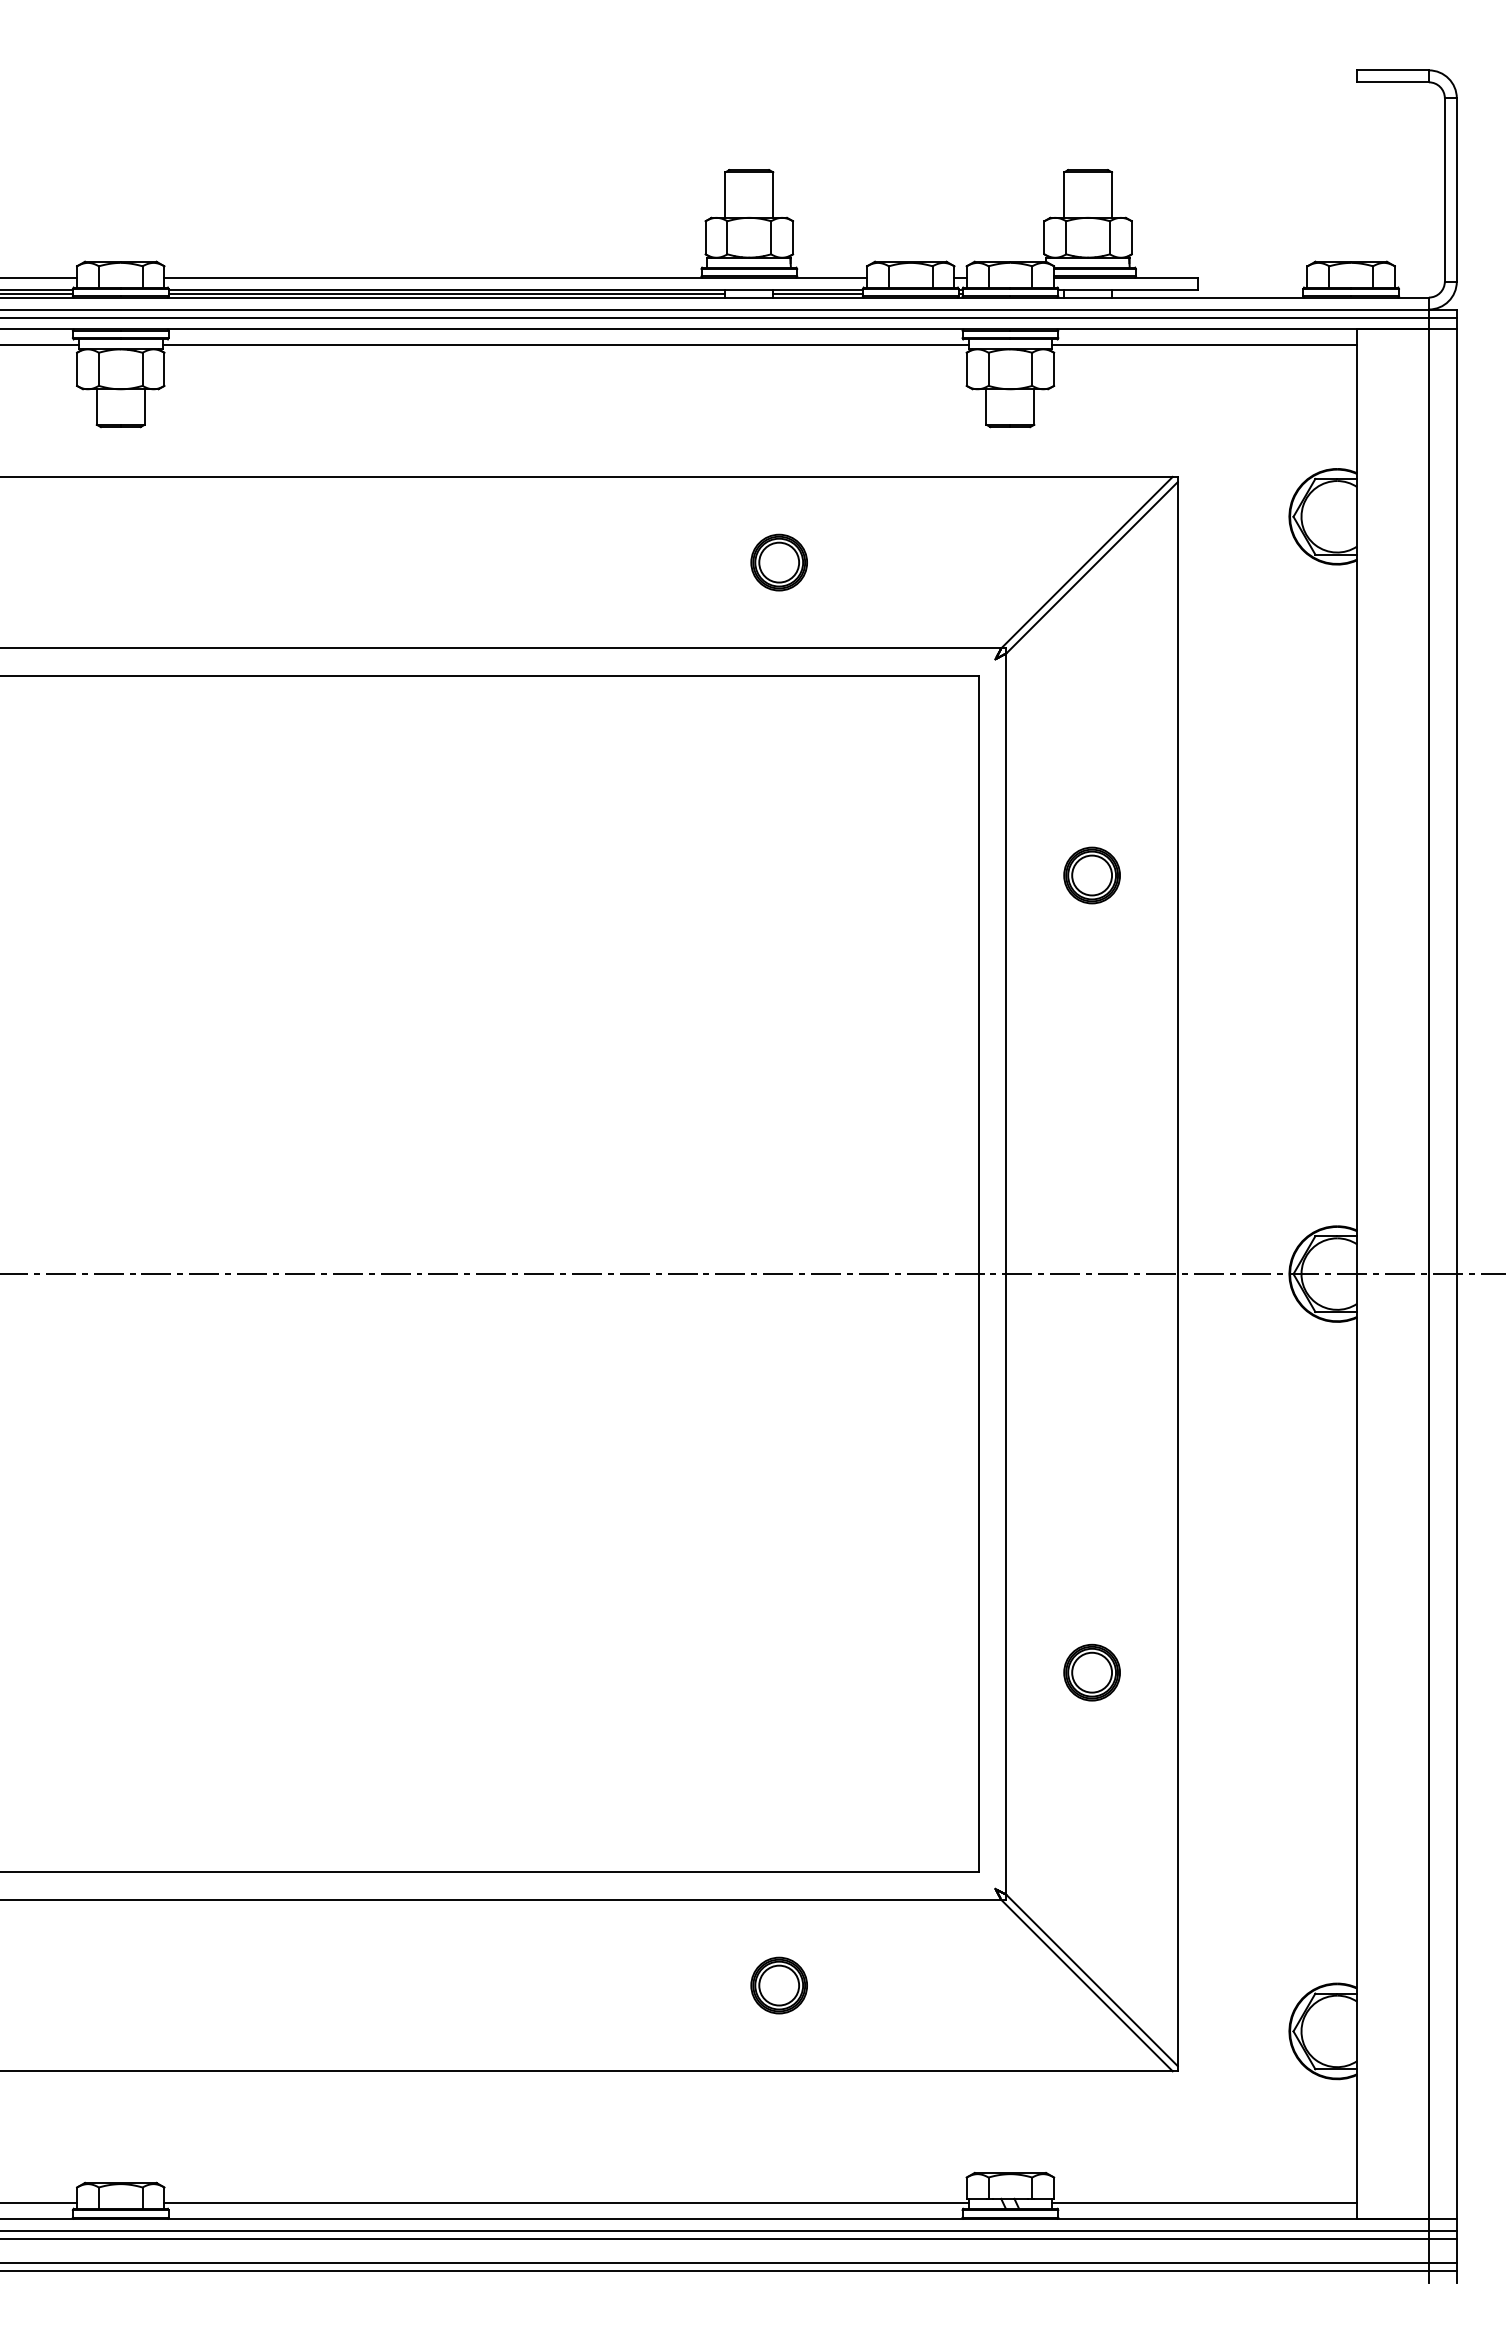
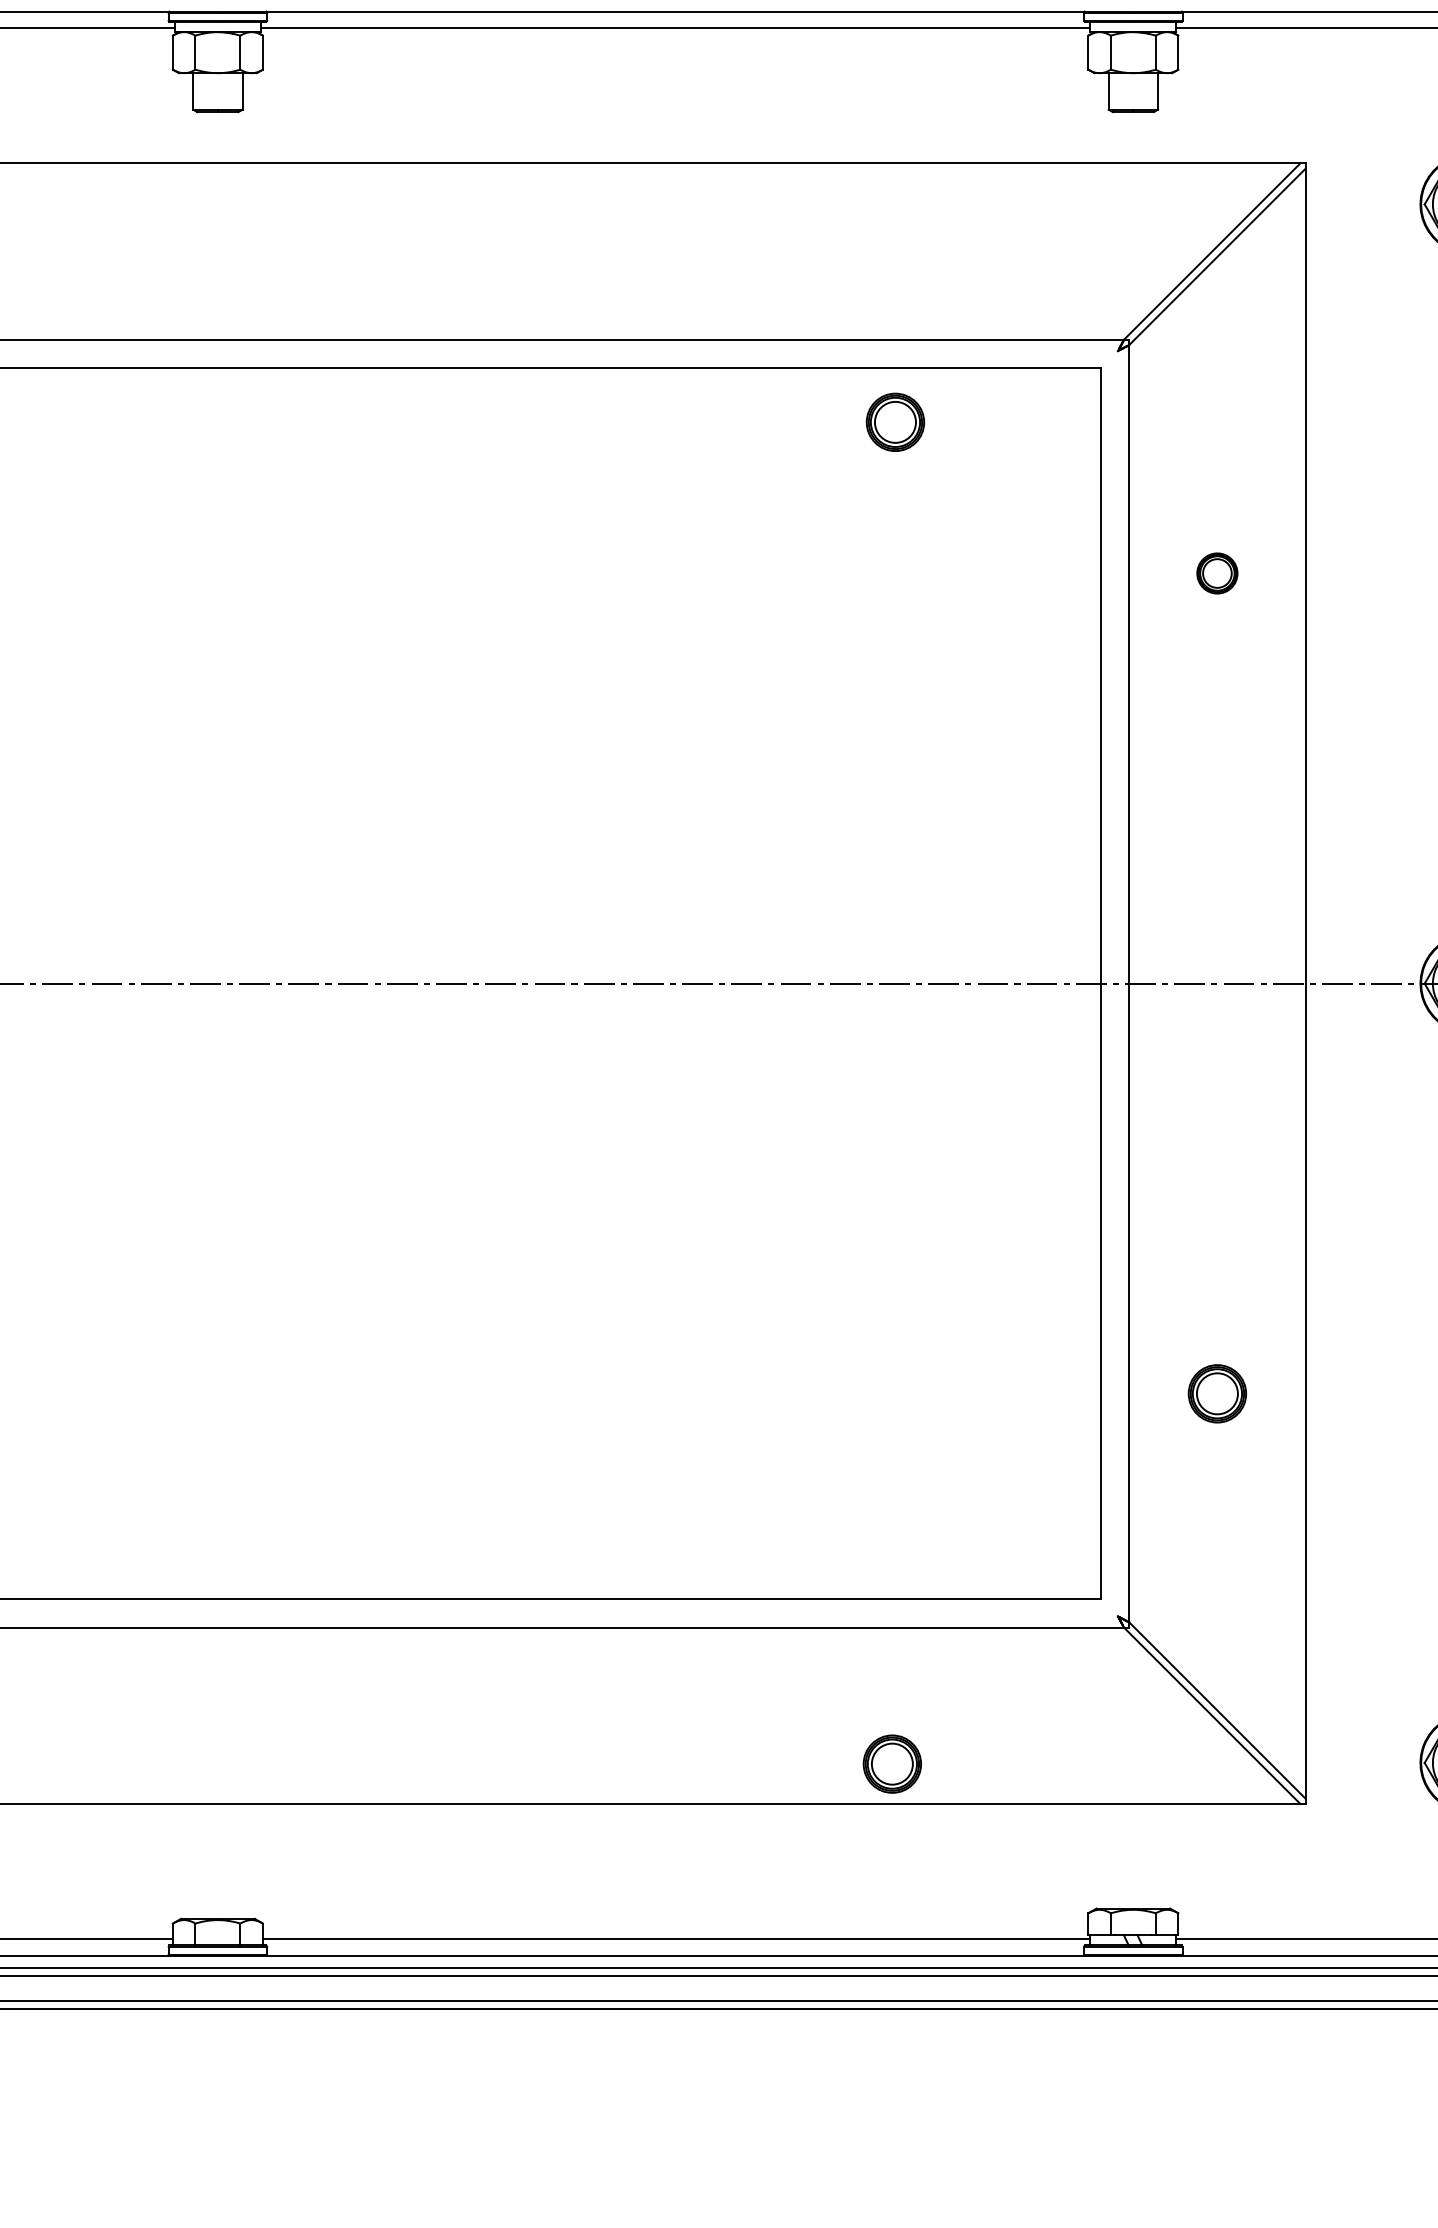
part: (778, 562) -> (894, 422), moved
part: (1091, 875) -> (1216, 573), size x0.7
part: (778, 1985) -> (891, 1764), moved

